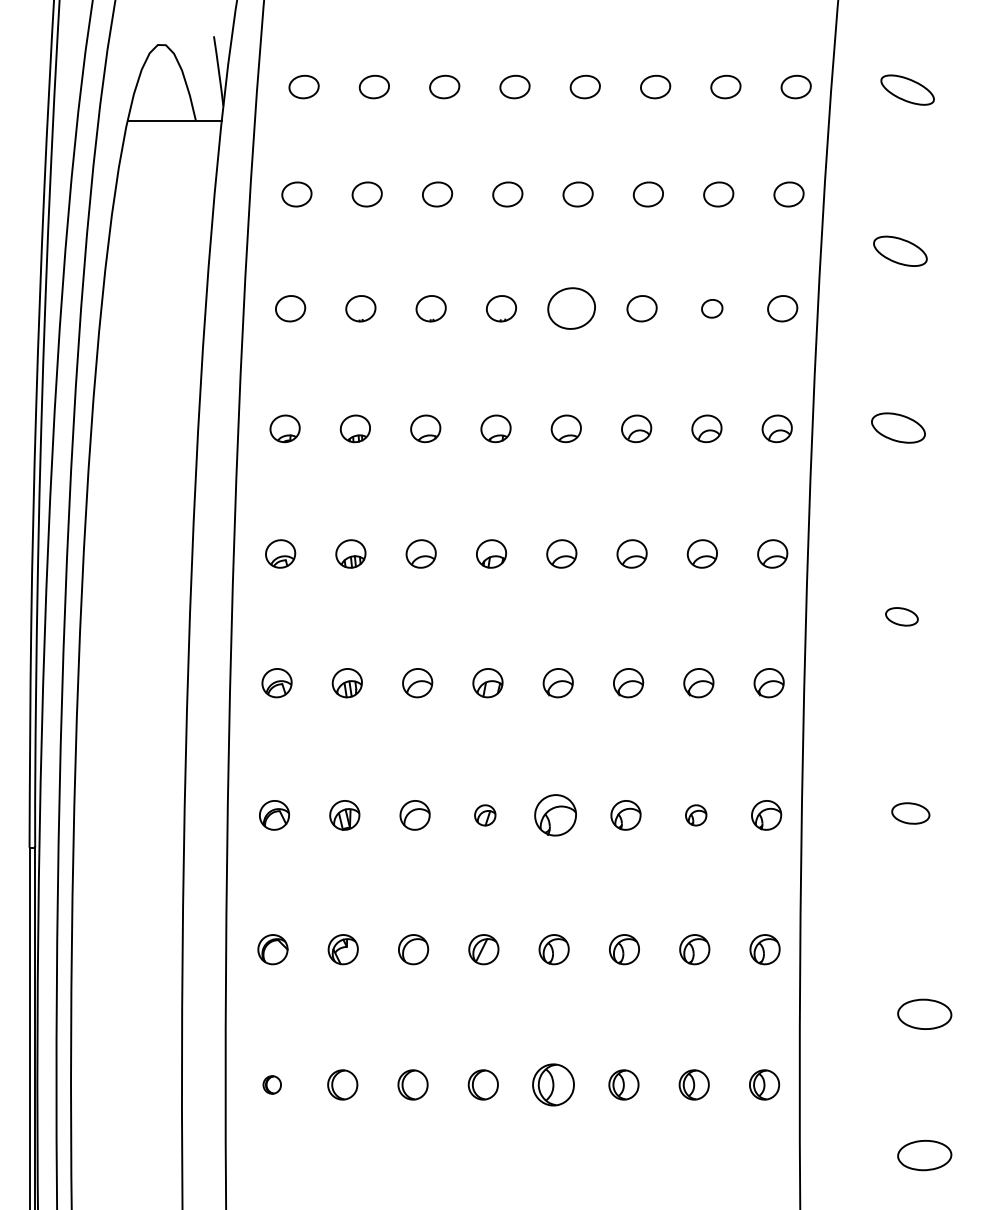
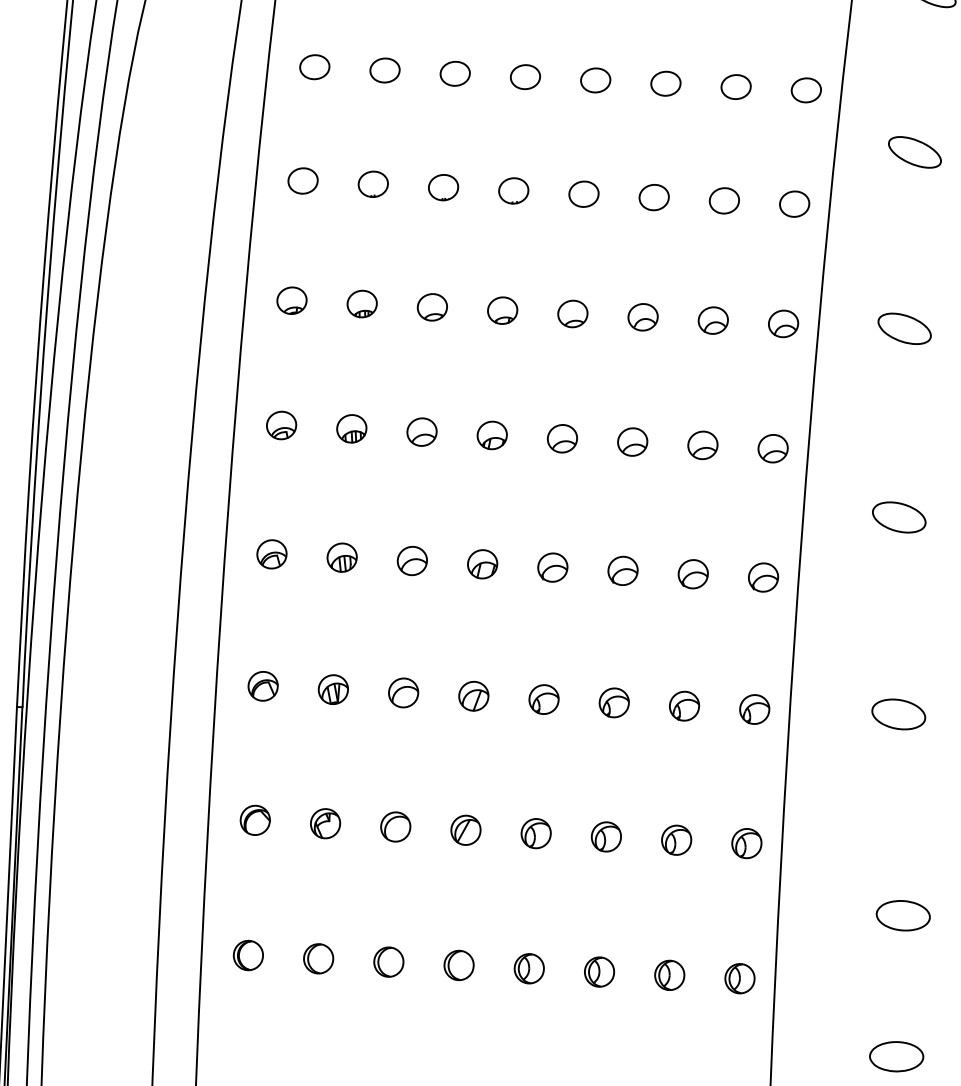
part: (571, 308) -> (583, 194), size x0.62
part: (711, 308) -> (723, 200), size x1.43
part: (901, 616) -> (898, 517), size x1.67
part: (910, 813) -> (898, 714), size x1.43
part: (484, 815) -> (472, 696), size x1.43
part: (555, 815) -> (543, 699), size x0.71
part: (695, 815) -> (683, 706), size x1.43
part: (271, 1084) -> (247, 955), size x1.67
part: (553, 1084) -> (529, 968), size x0.71

